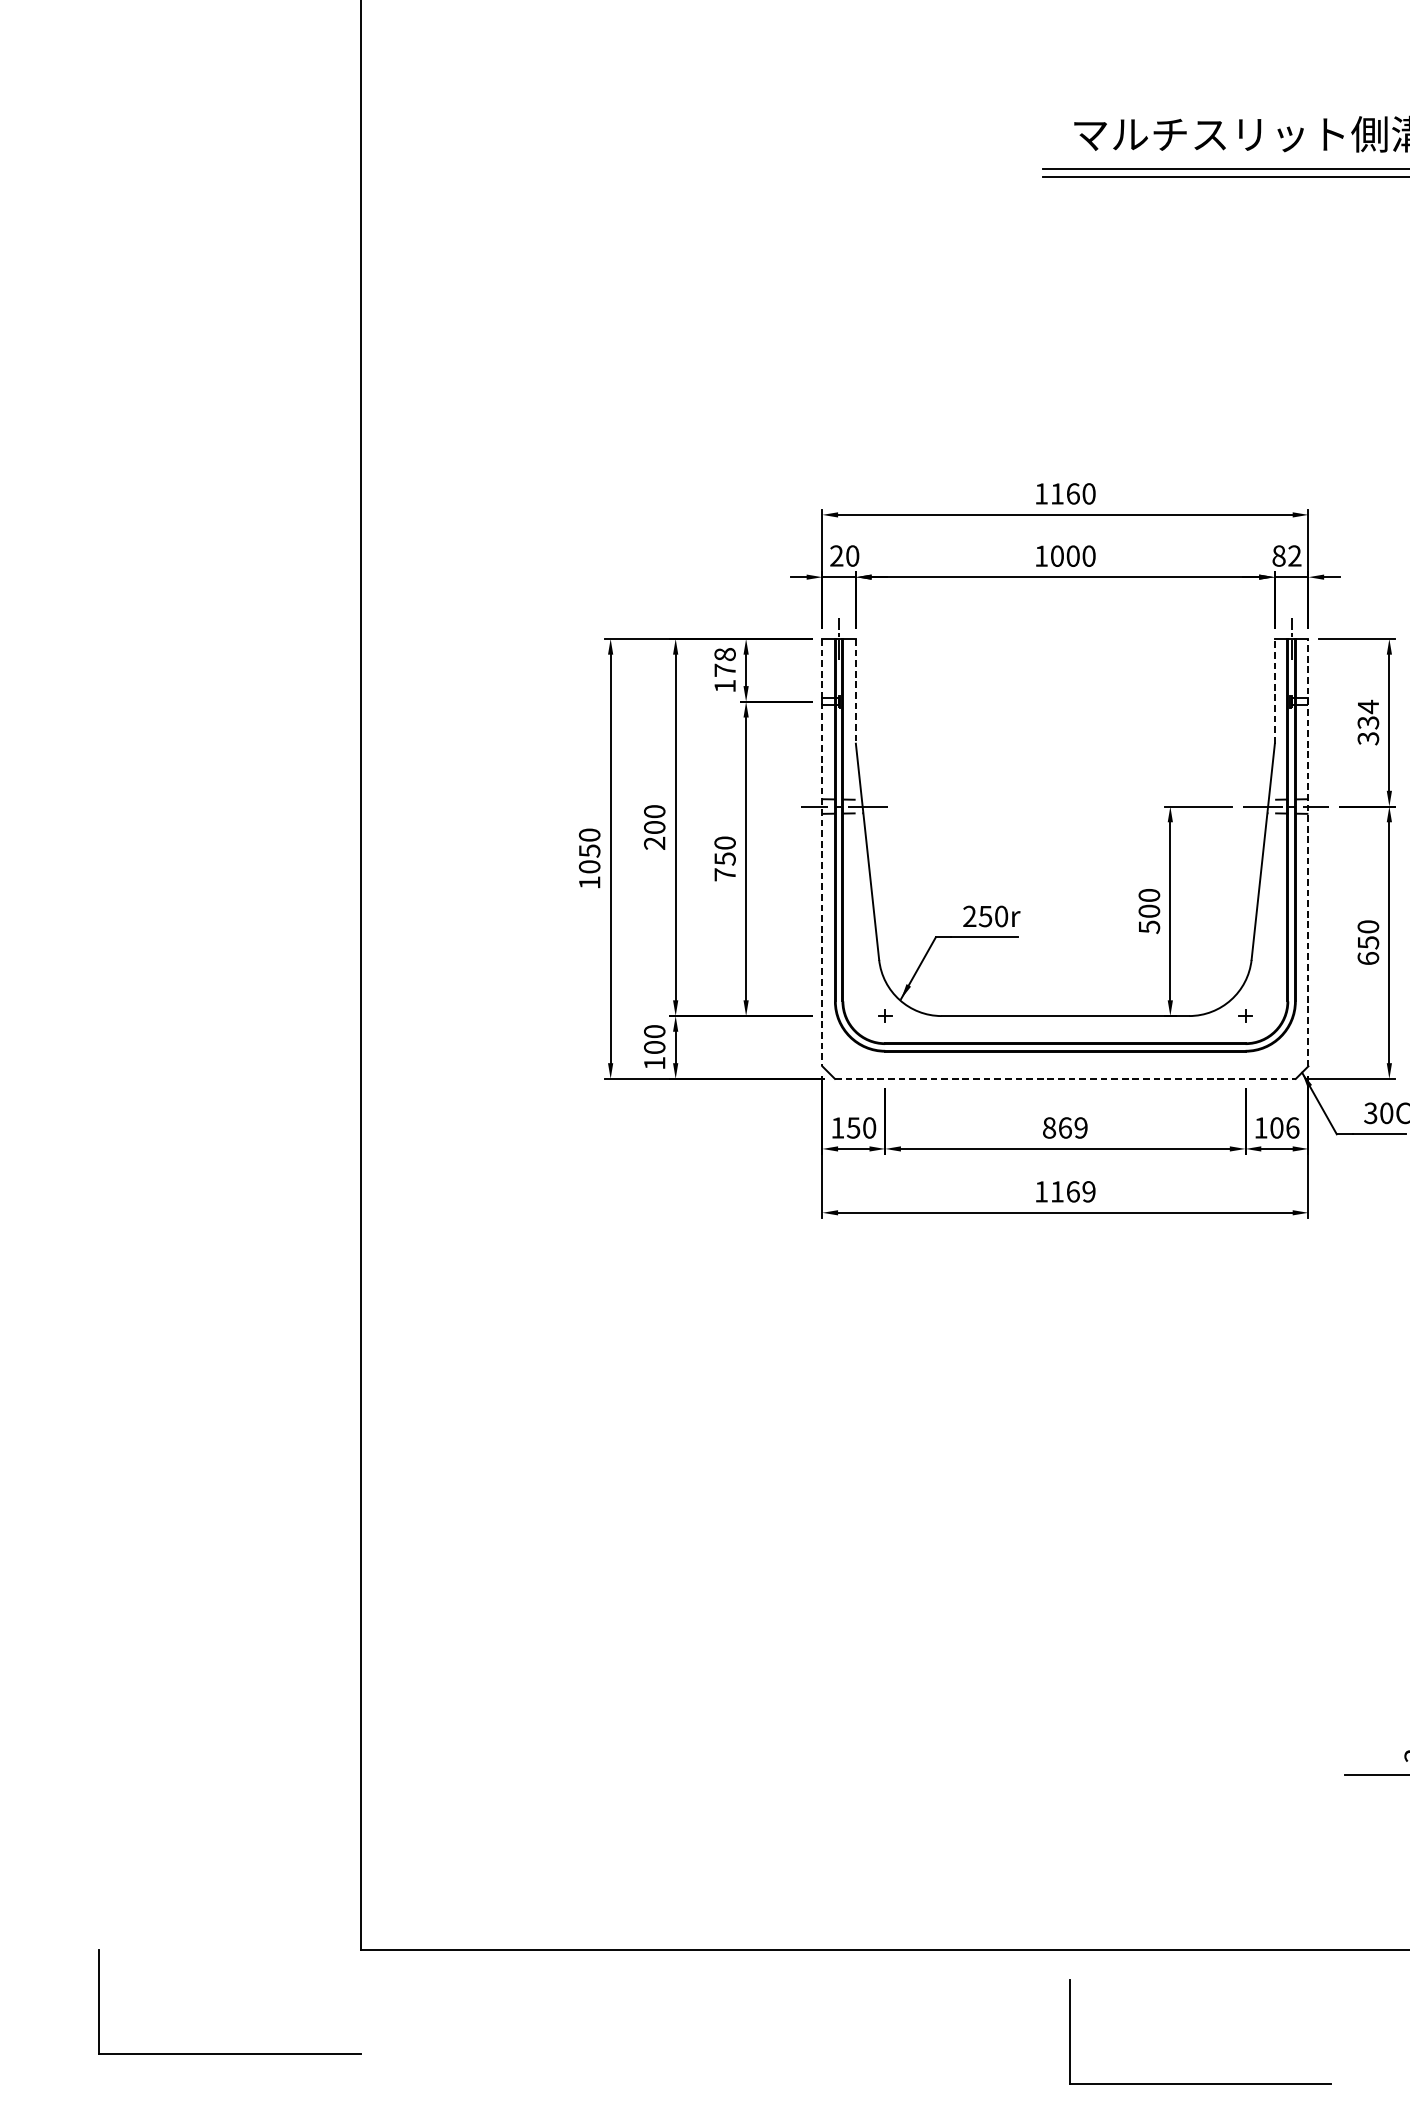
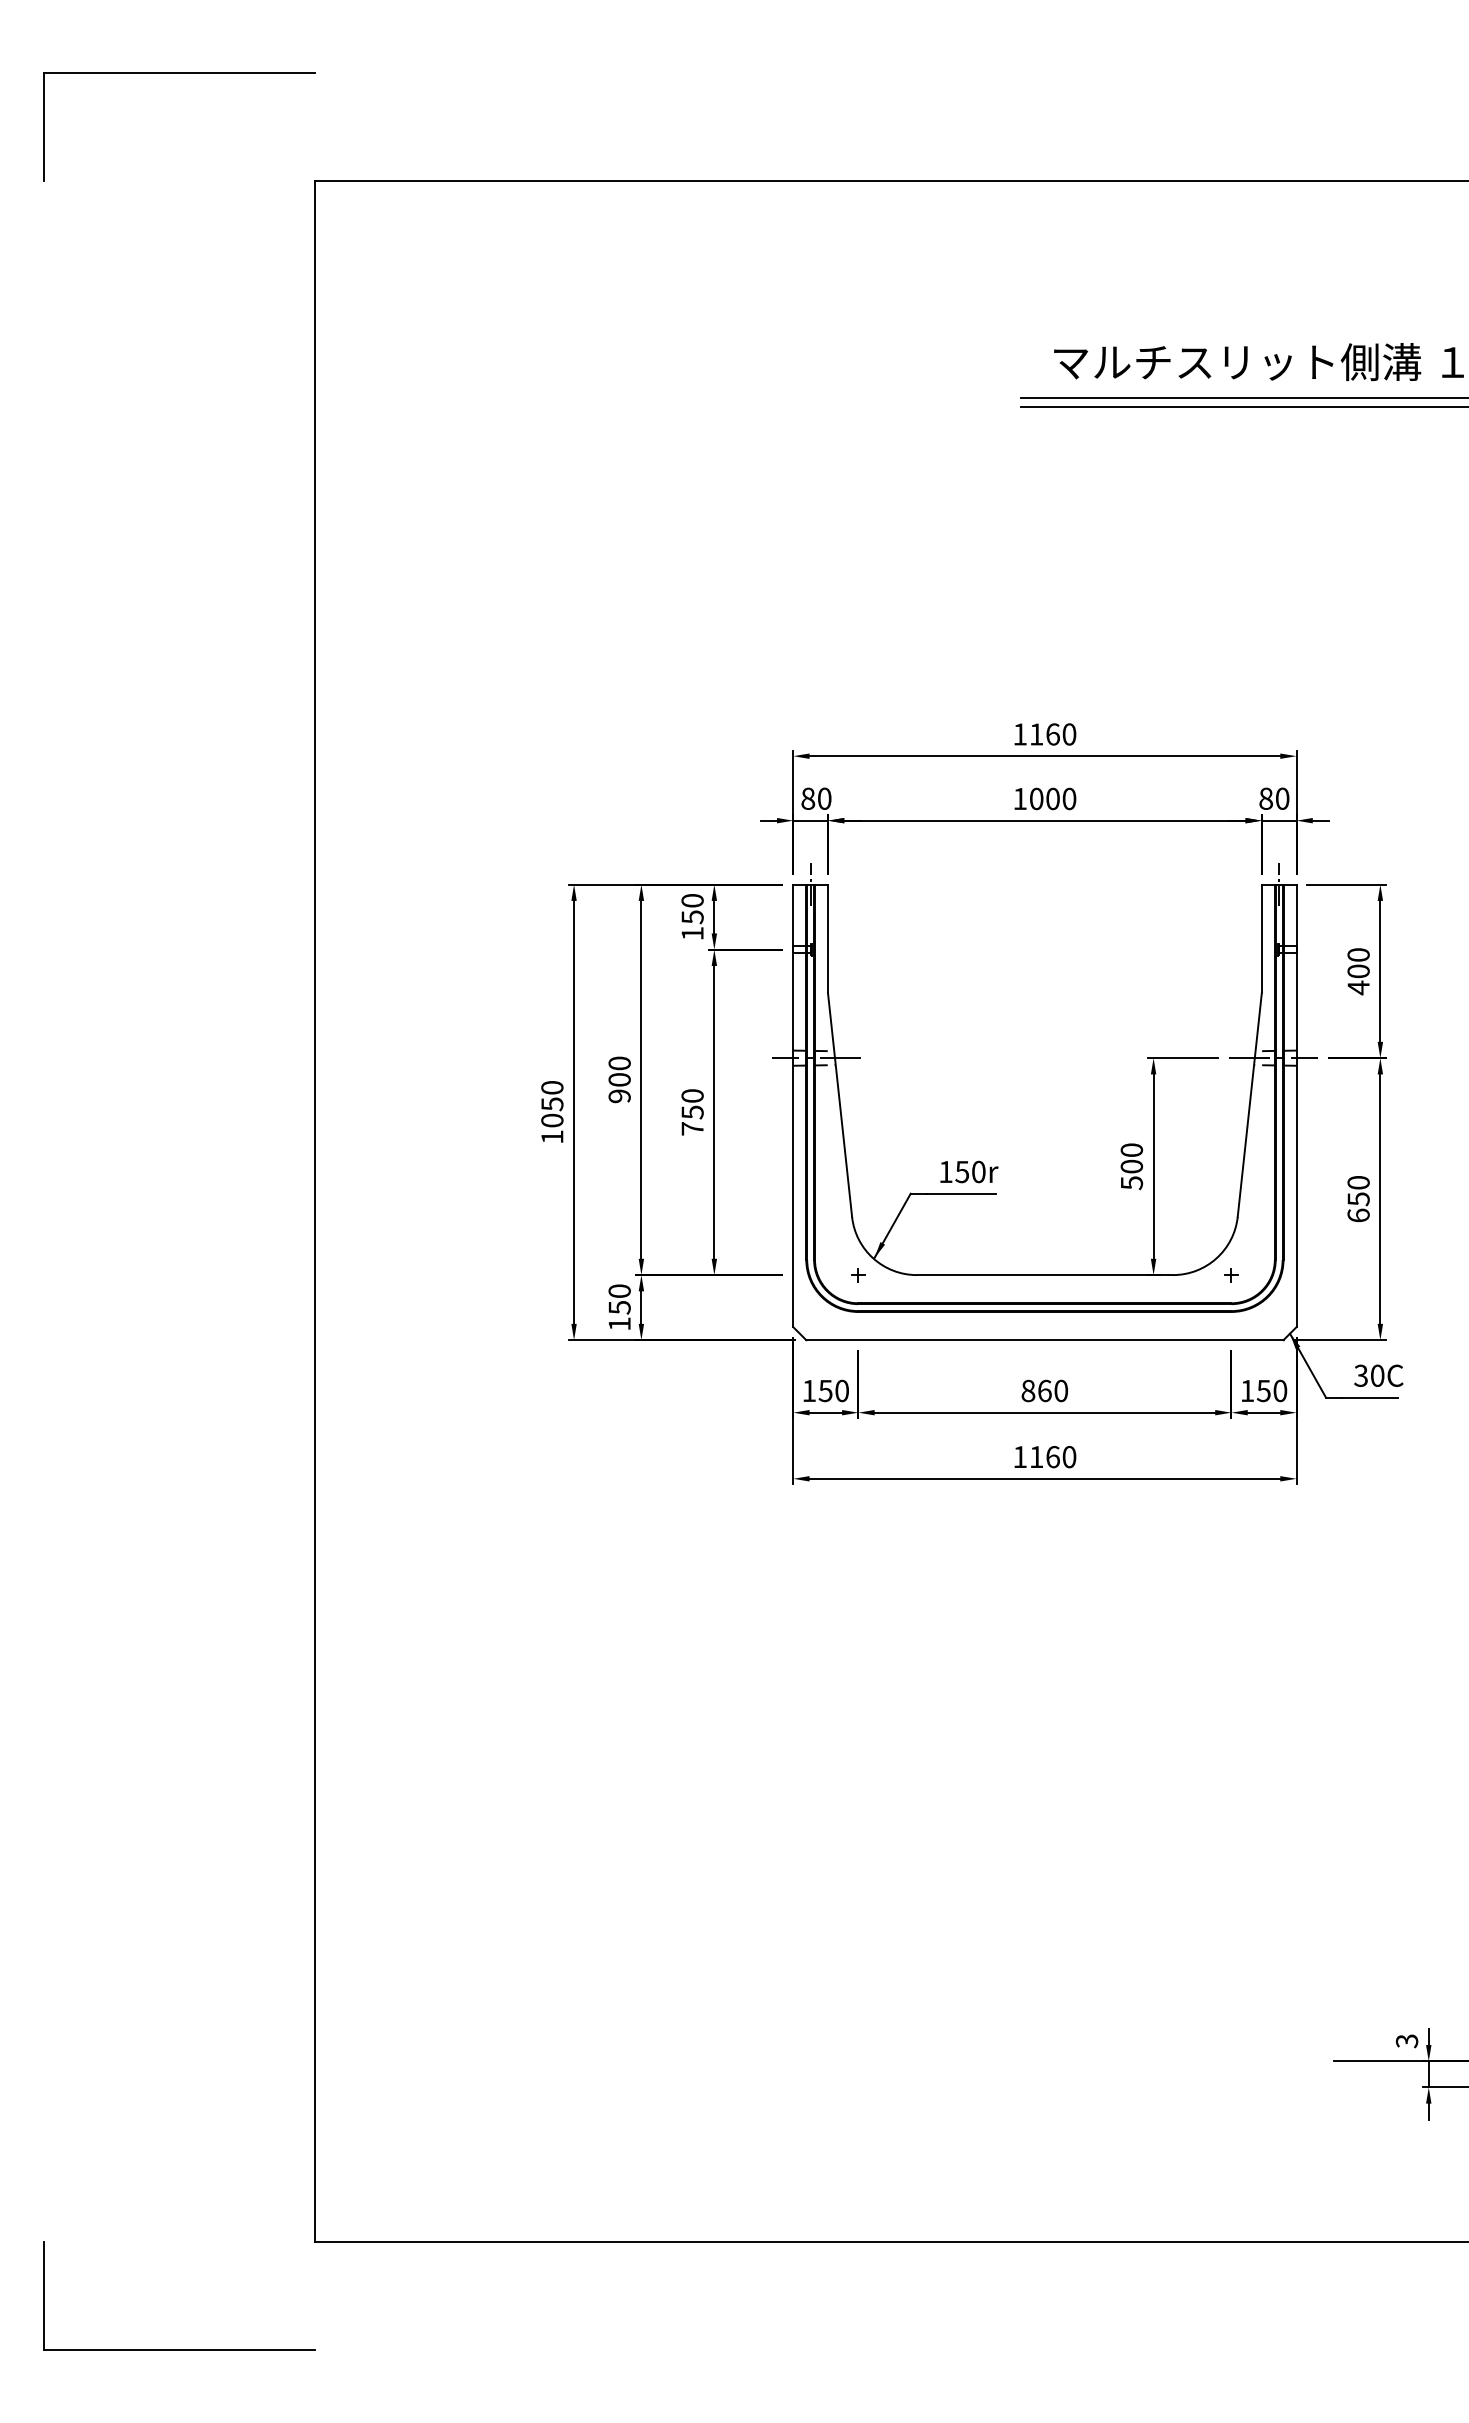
text: (837, 555) -> (808, 798), 20 -> 80
text: (1294, 555) -> (1282, 798), 82 -> 80
text: (725, 662) -> (692, 909), 178 -> 150
line: (1274, 690) -> (1261, 938), dashed -> solid
line: (856, 691) -> (828, 939), dashed -> solid
text: (1368, 722) -> (1358, 971), 334 -> 400
text: (654, 843) -> (619, 1096), 200 -> 900
line: (1308, 852) -> (1296, 1105), dashed -> solid
line: (822, 853) -> (793, 1106), dashed -> solid
text: (969, 916) -> (945, 1171), 250r -> 150r
text: (654, 1047) -> (619, 1307), 100 -> 150
line: (1064, 1079) -> (1044, 1340), dashed -> solid
text: (1284, 1127) -> (1271, 1390), 106 -> 150
text: (1081, 1128) -> (1061, 1391), 869 -> 860
text: (1089, 1192) -> (1069, 1457), 1169 -> 1160
part: (1200, 2083) -> (1184, 2380), removed

